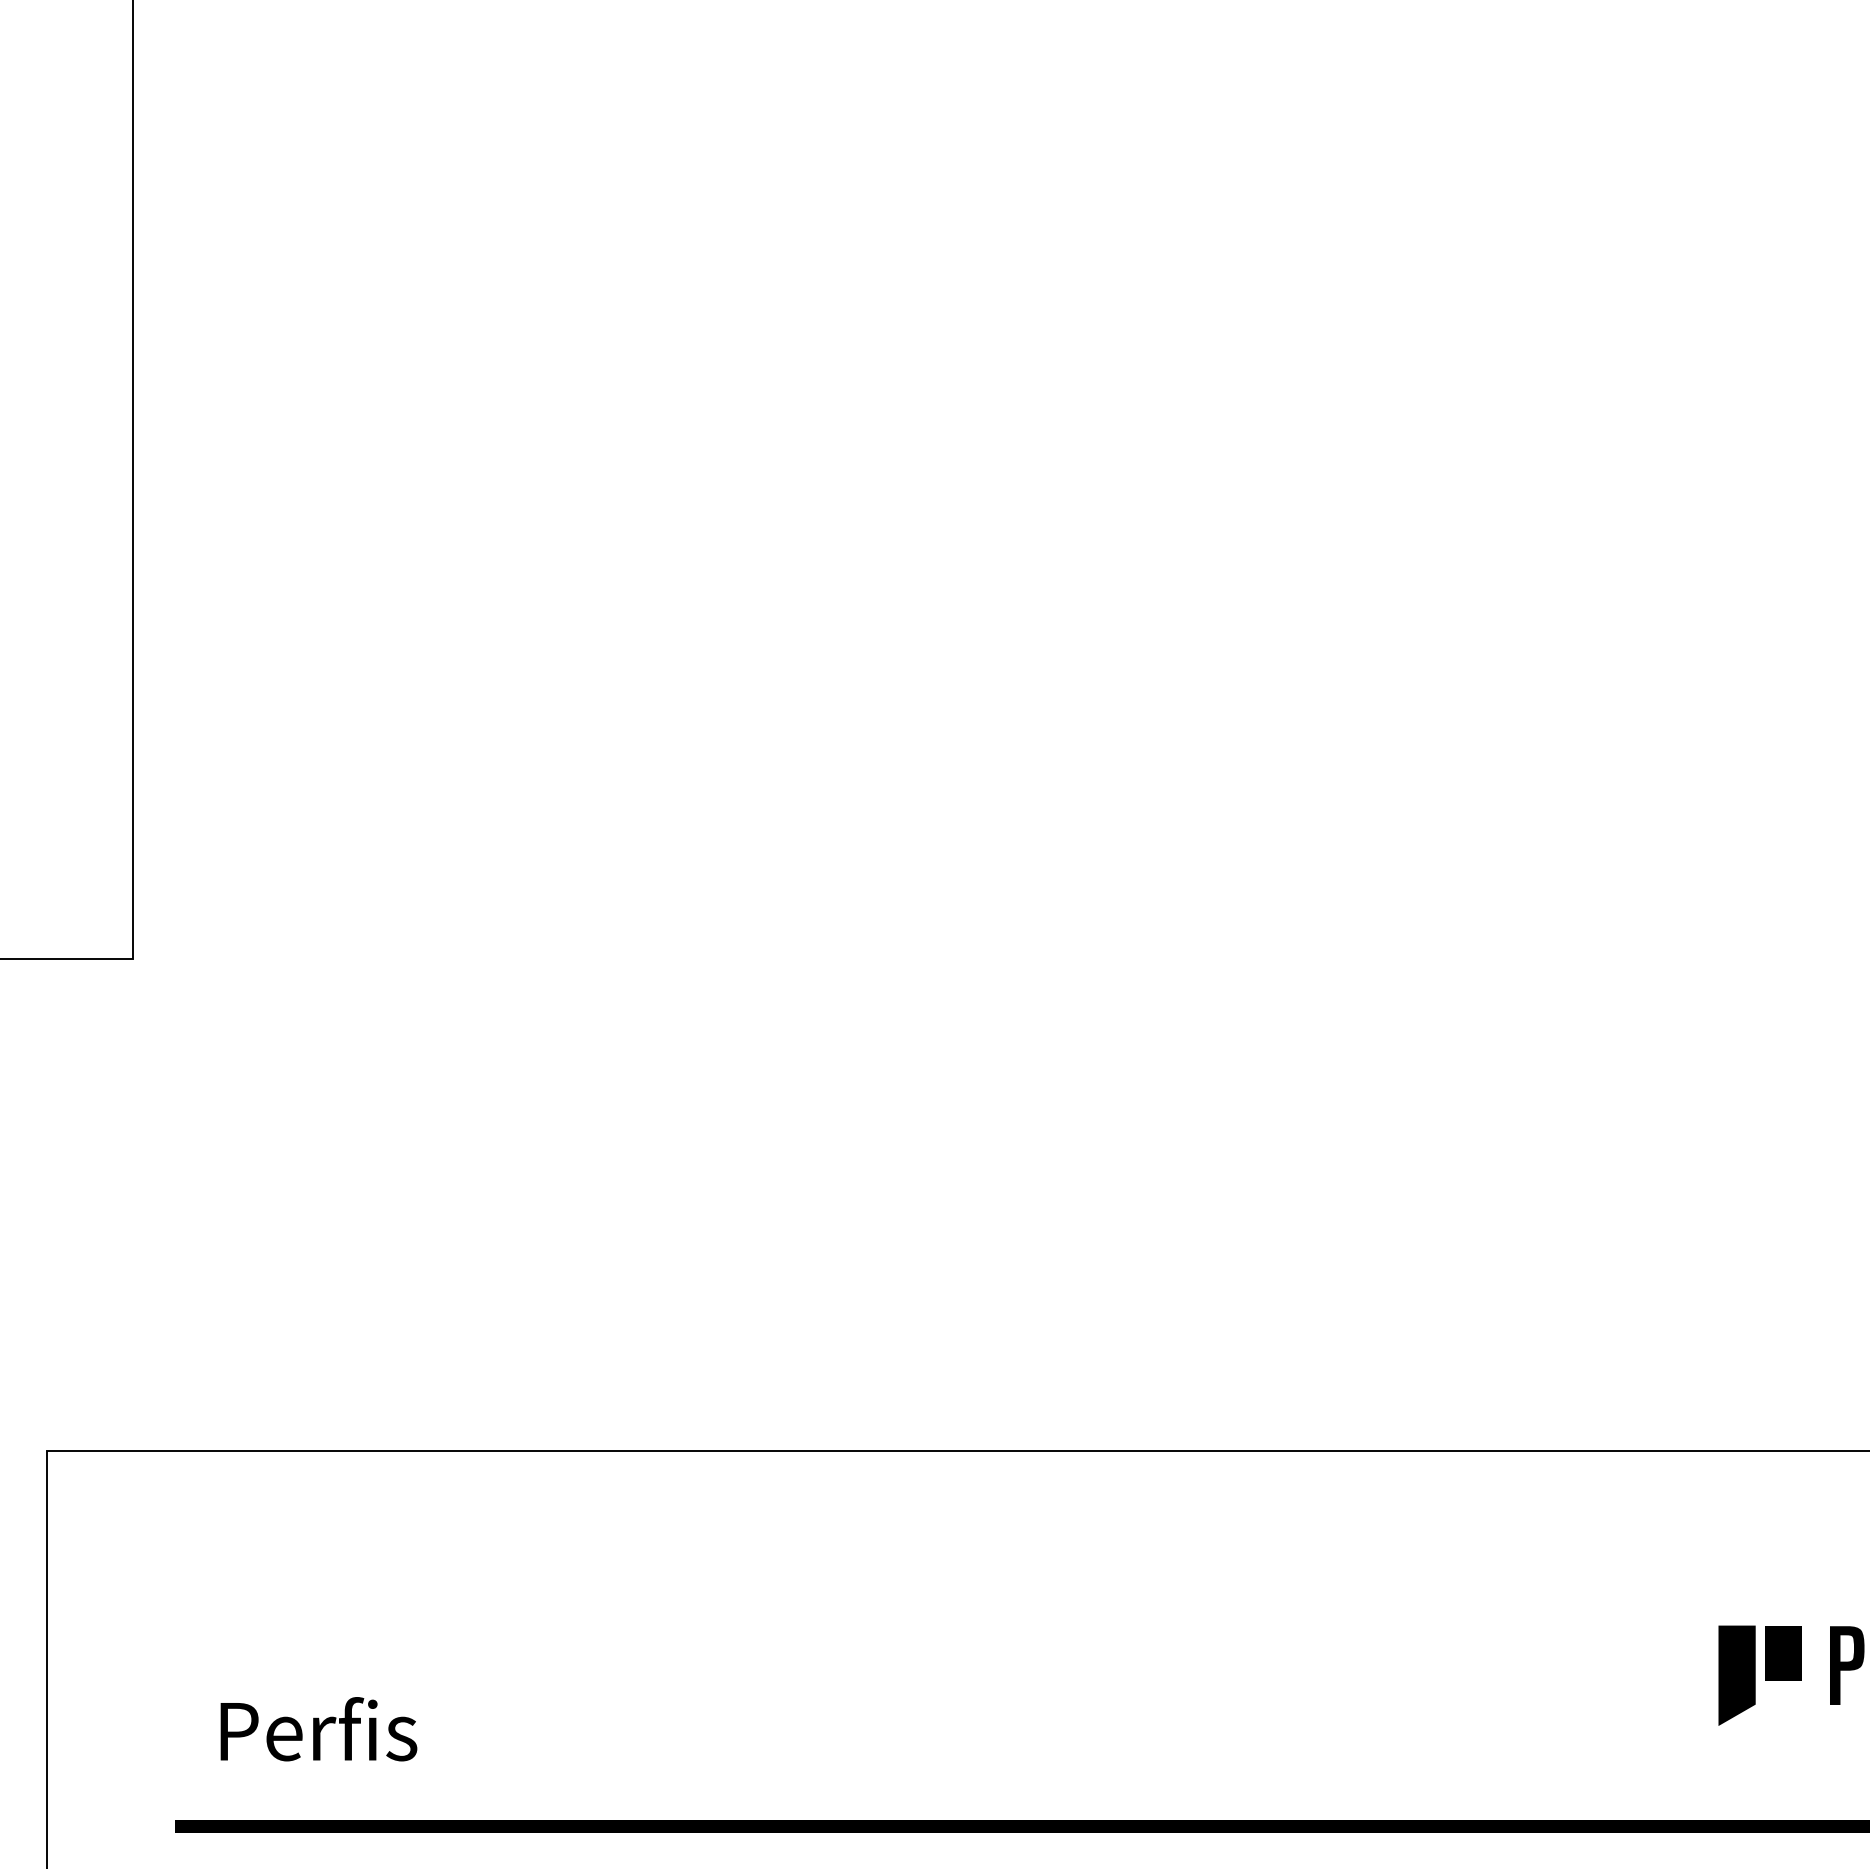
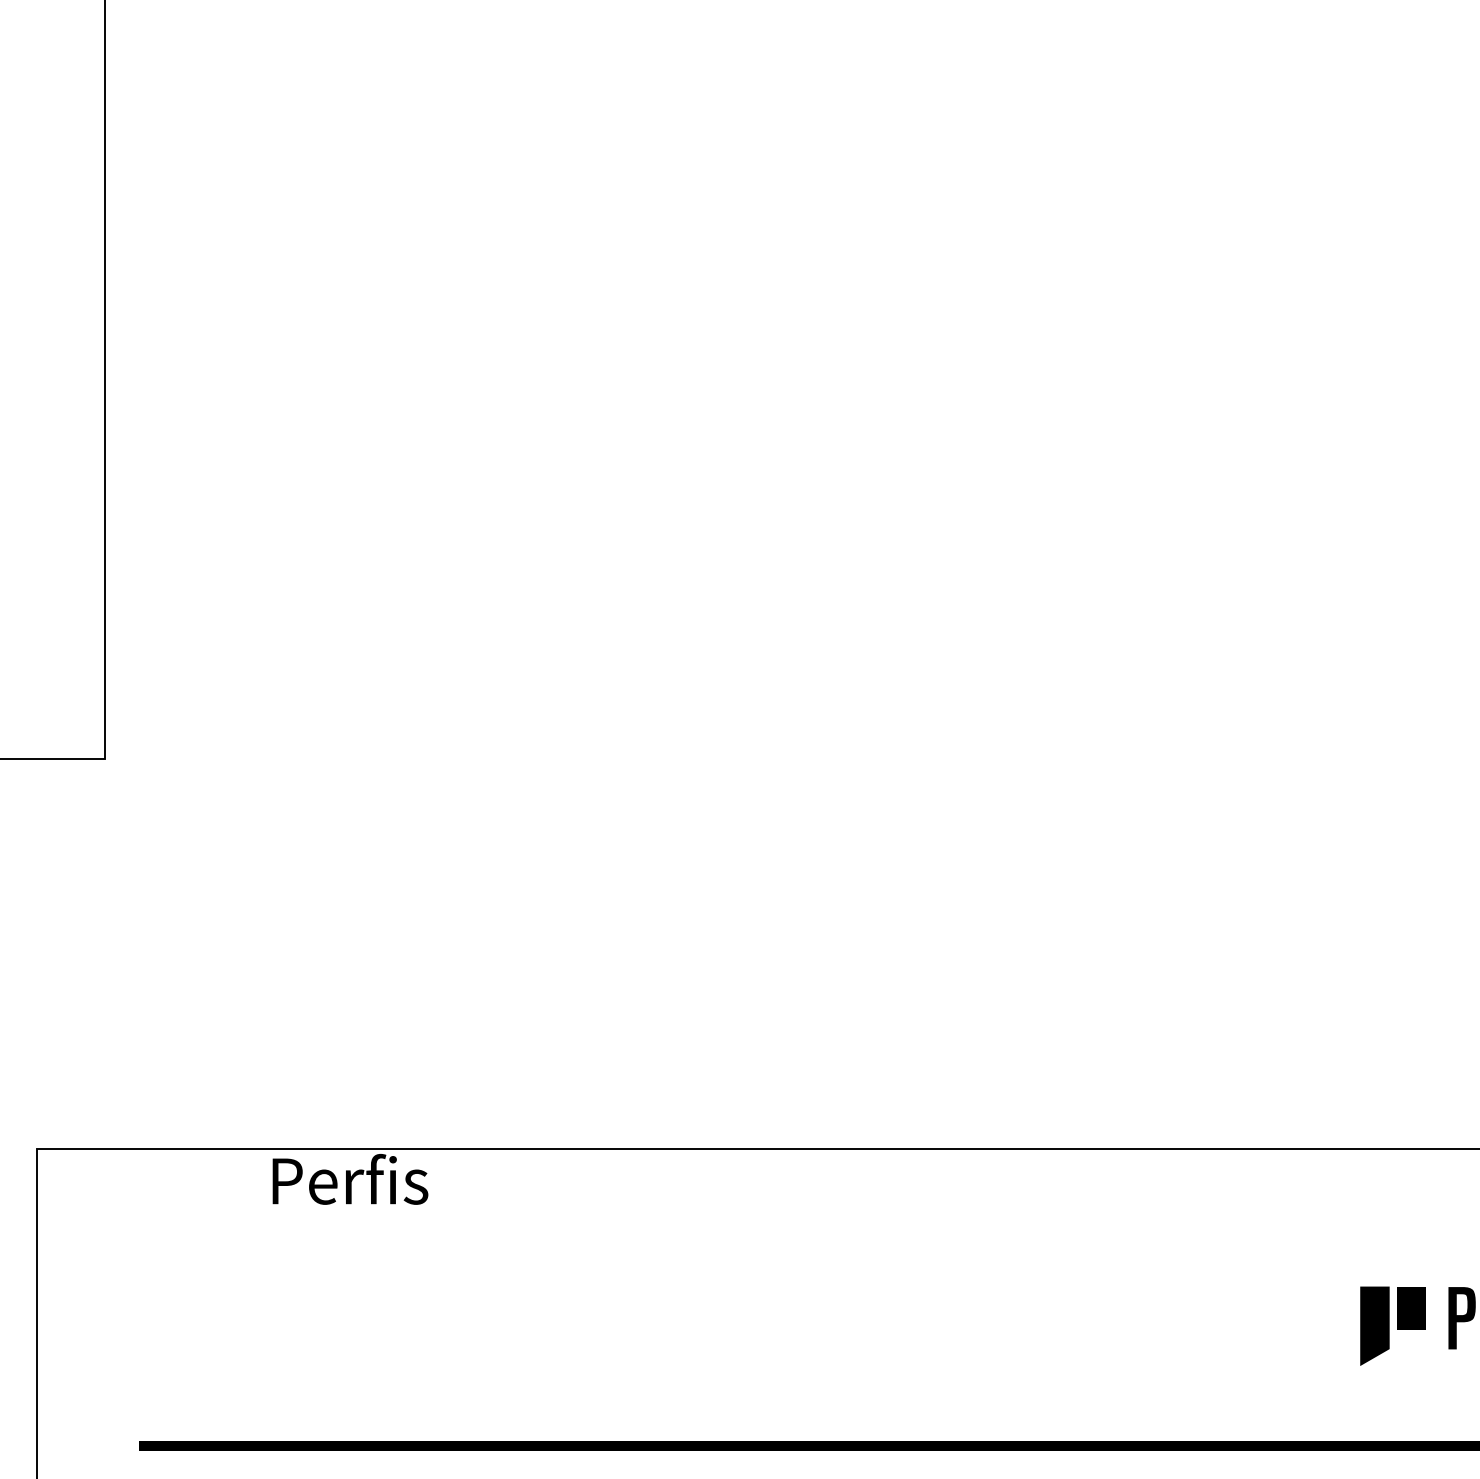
text: (318, 1729) -> (350, 1179), moved

